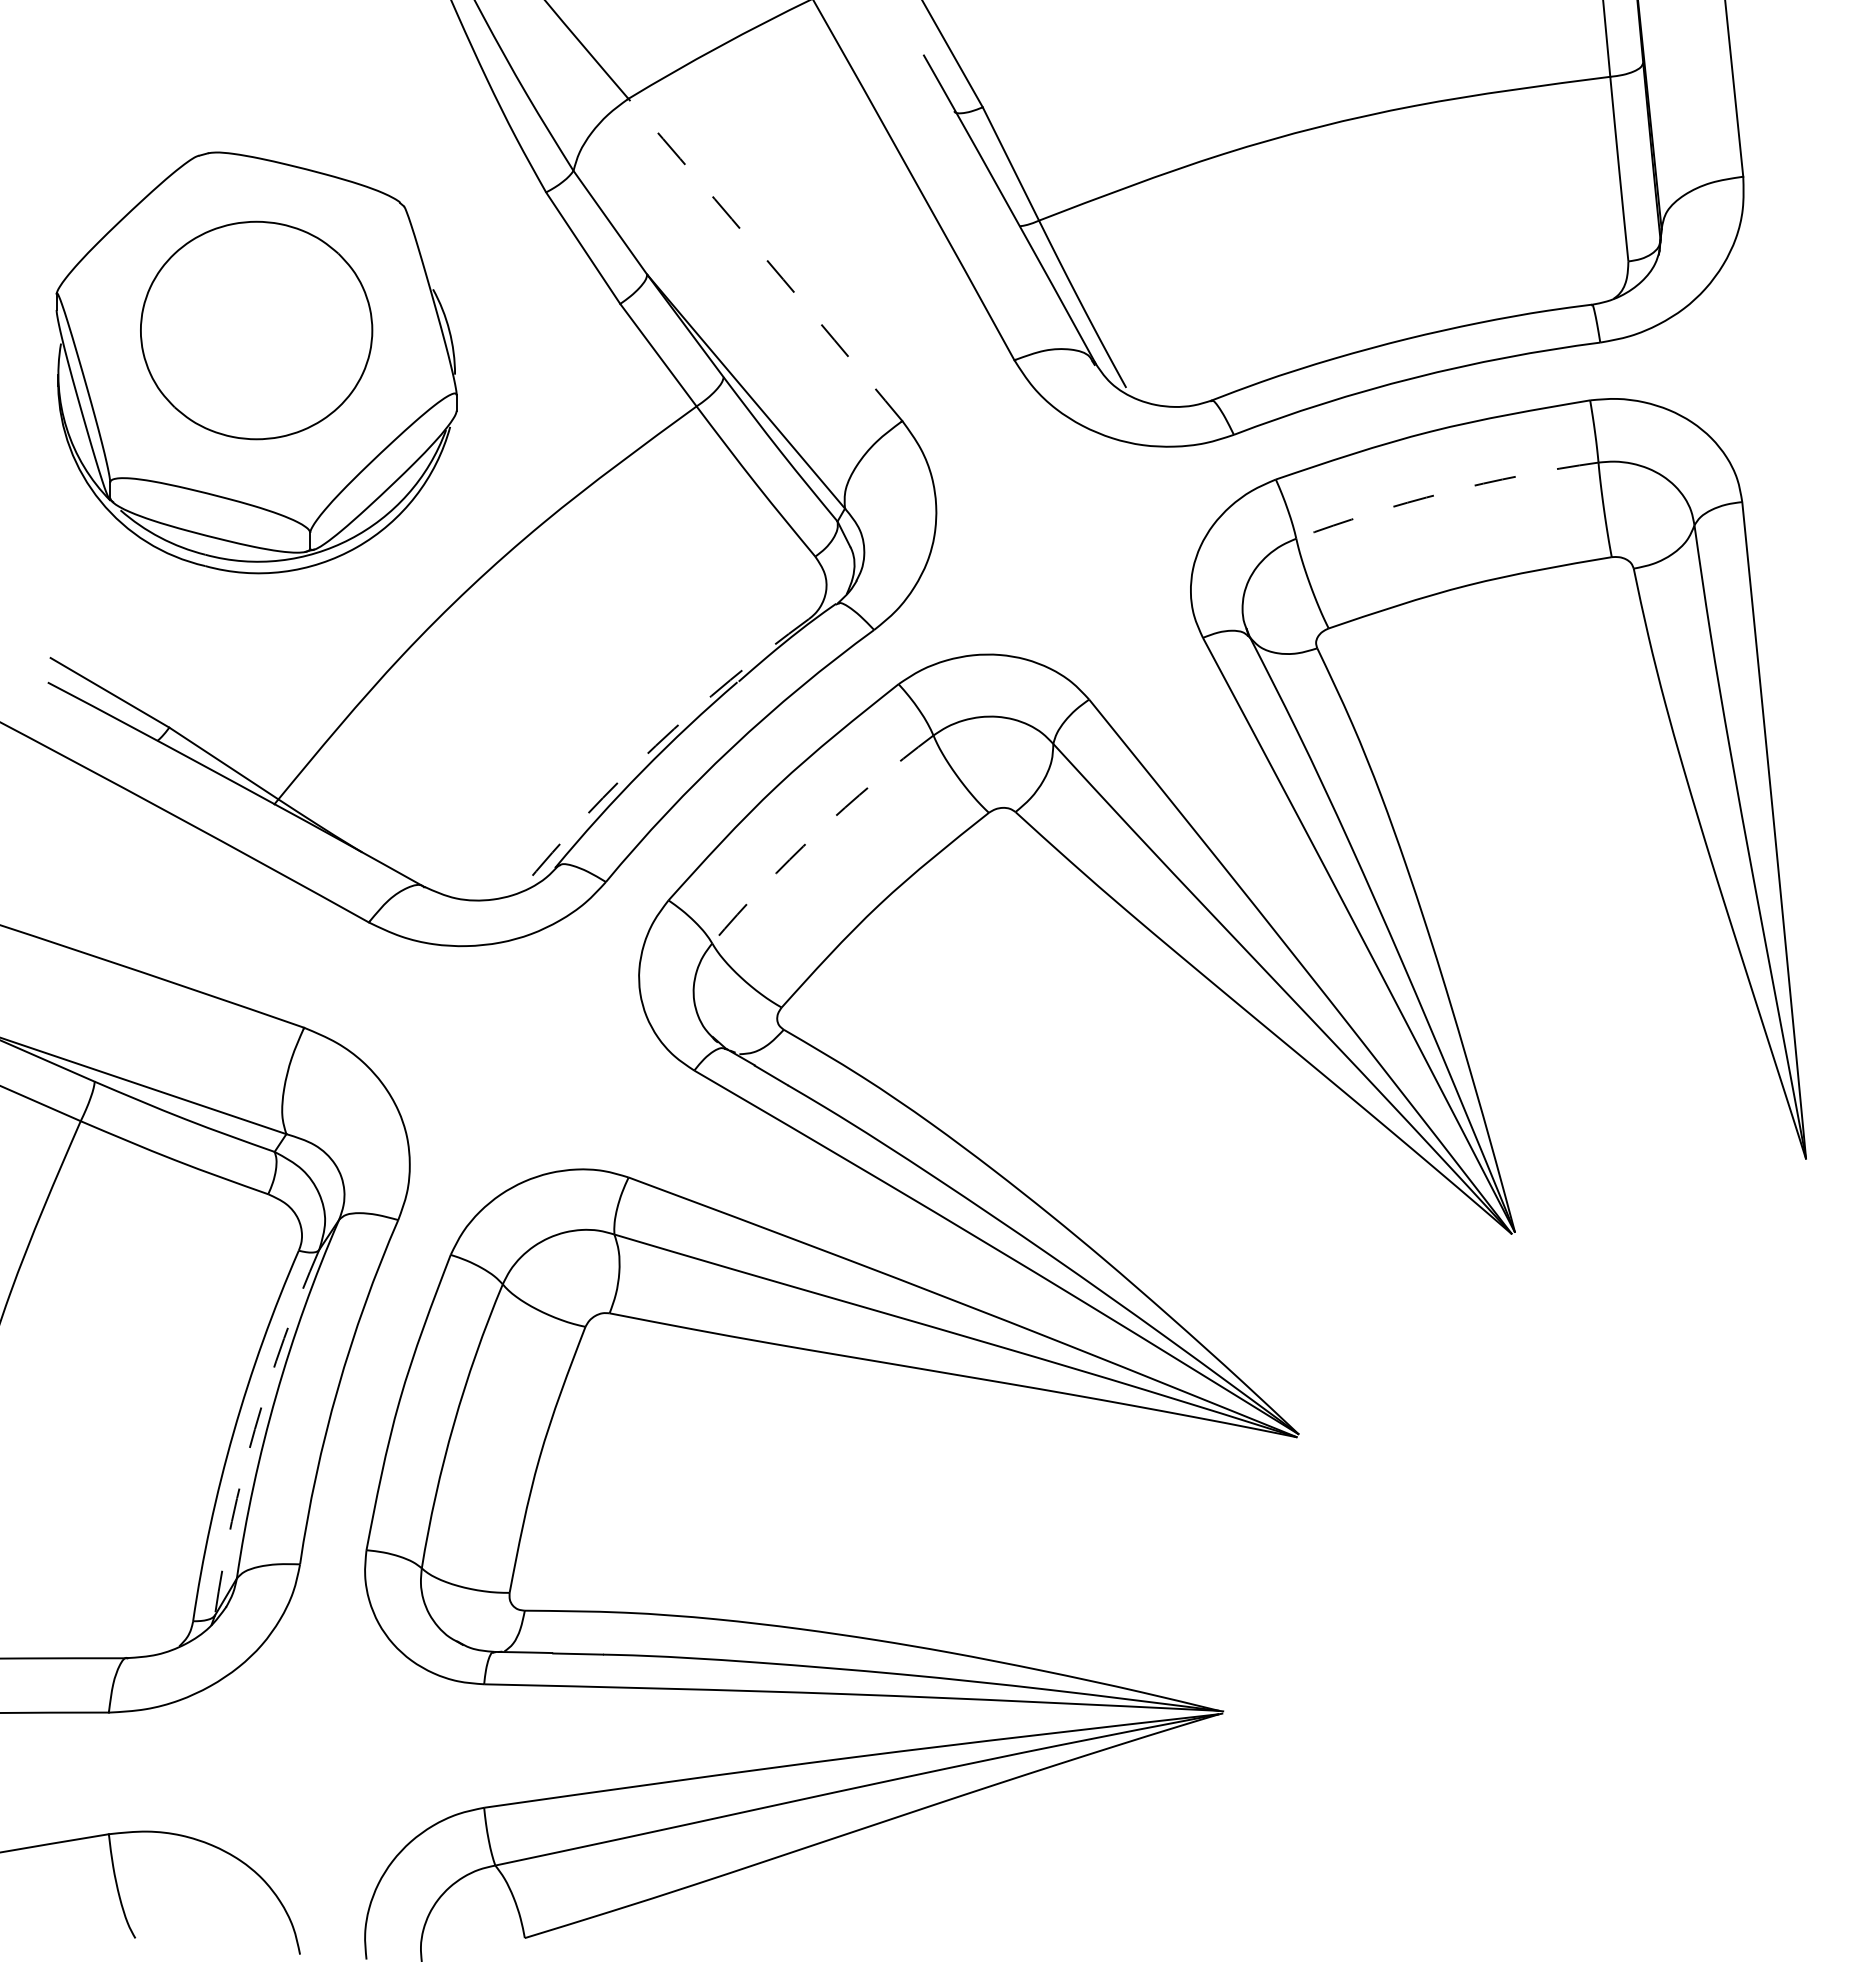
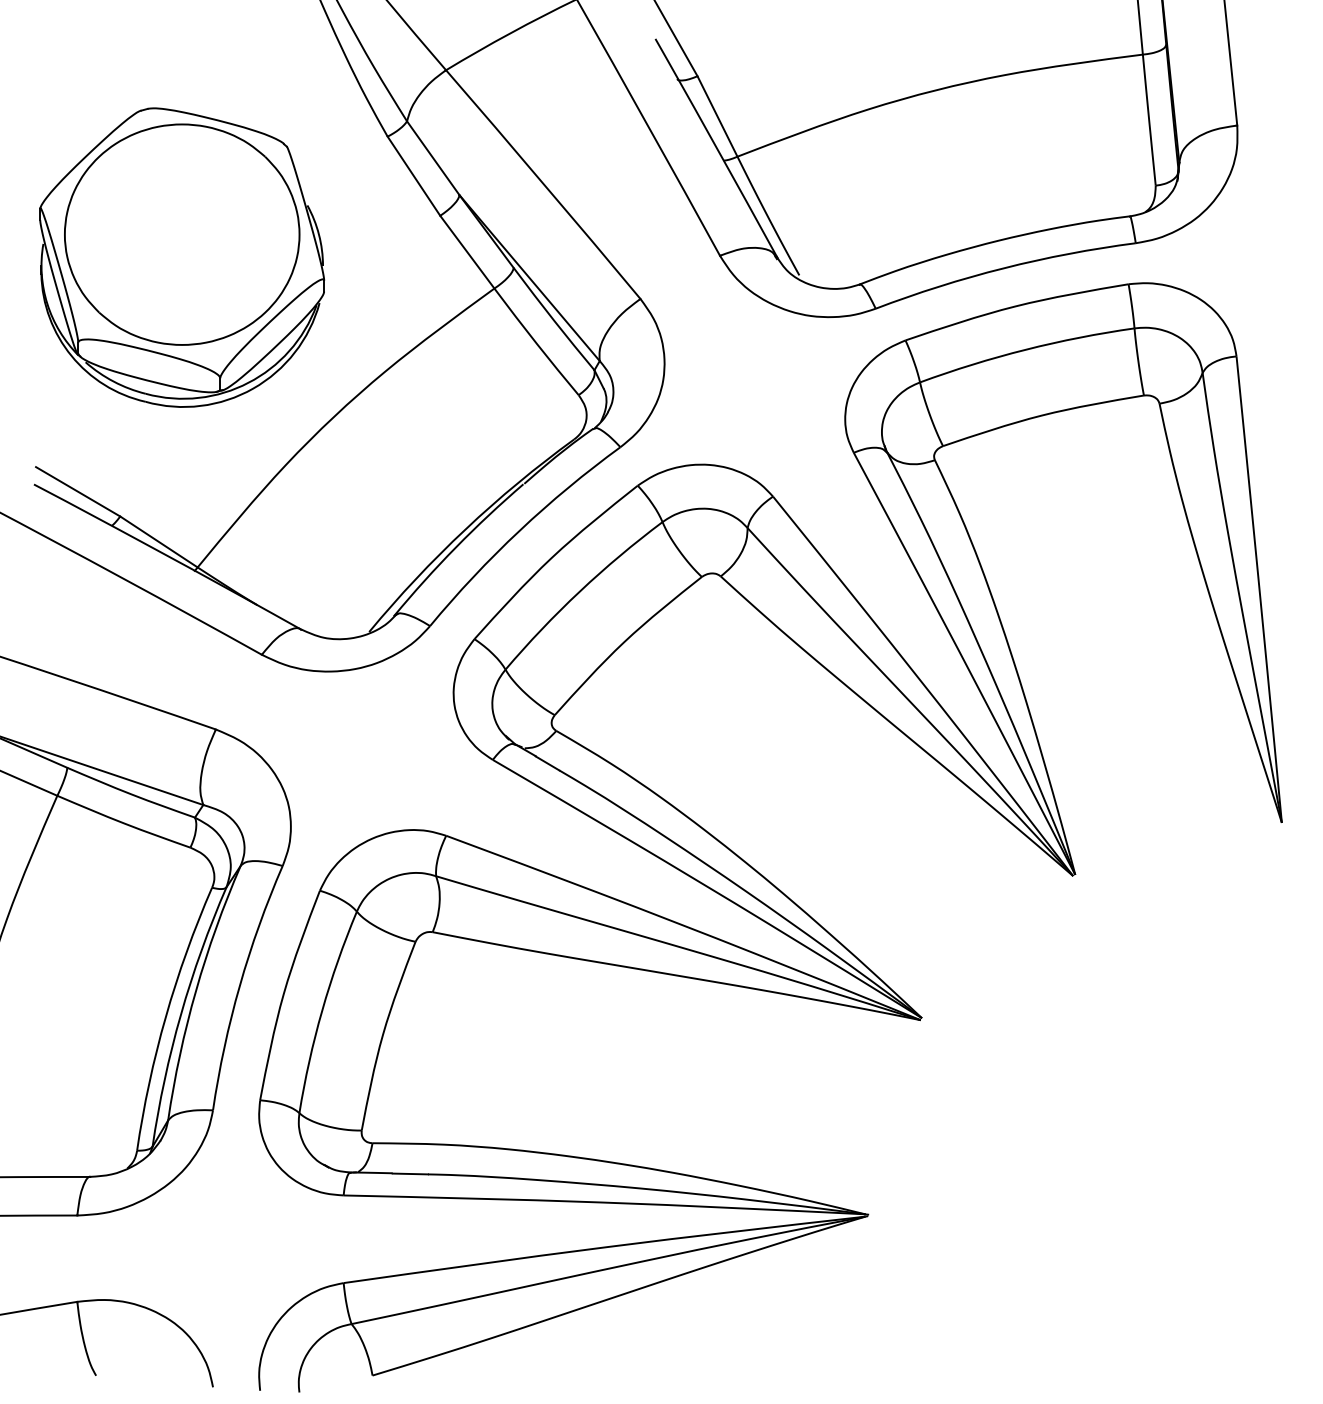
arc: (766, 259) -> (544, 184), dashed -> solid
part: (256, 330) -> (182, 234), size x1.43
arc: (1445, 492) -> (1025, 349), dashed -> solid
arc: (655, 745) -> (465, 529), dashed -> solid
arc: (817, 833) -> (580, 591), dashed -> solid
arc: (254, 1429) -> (180, 1014), dashed -> solid

